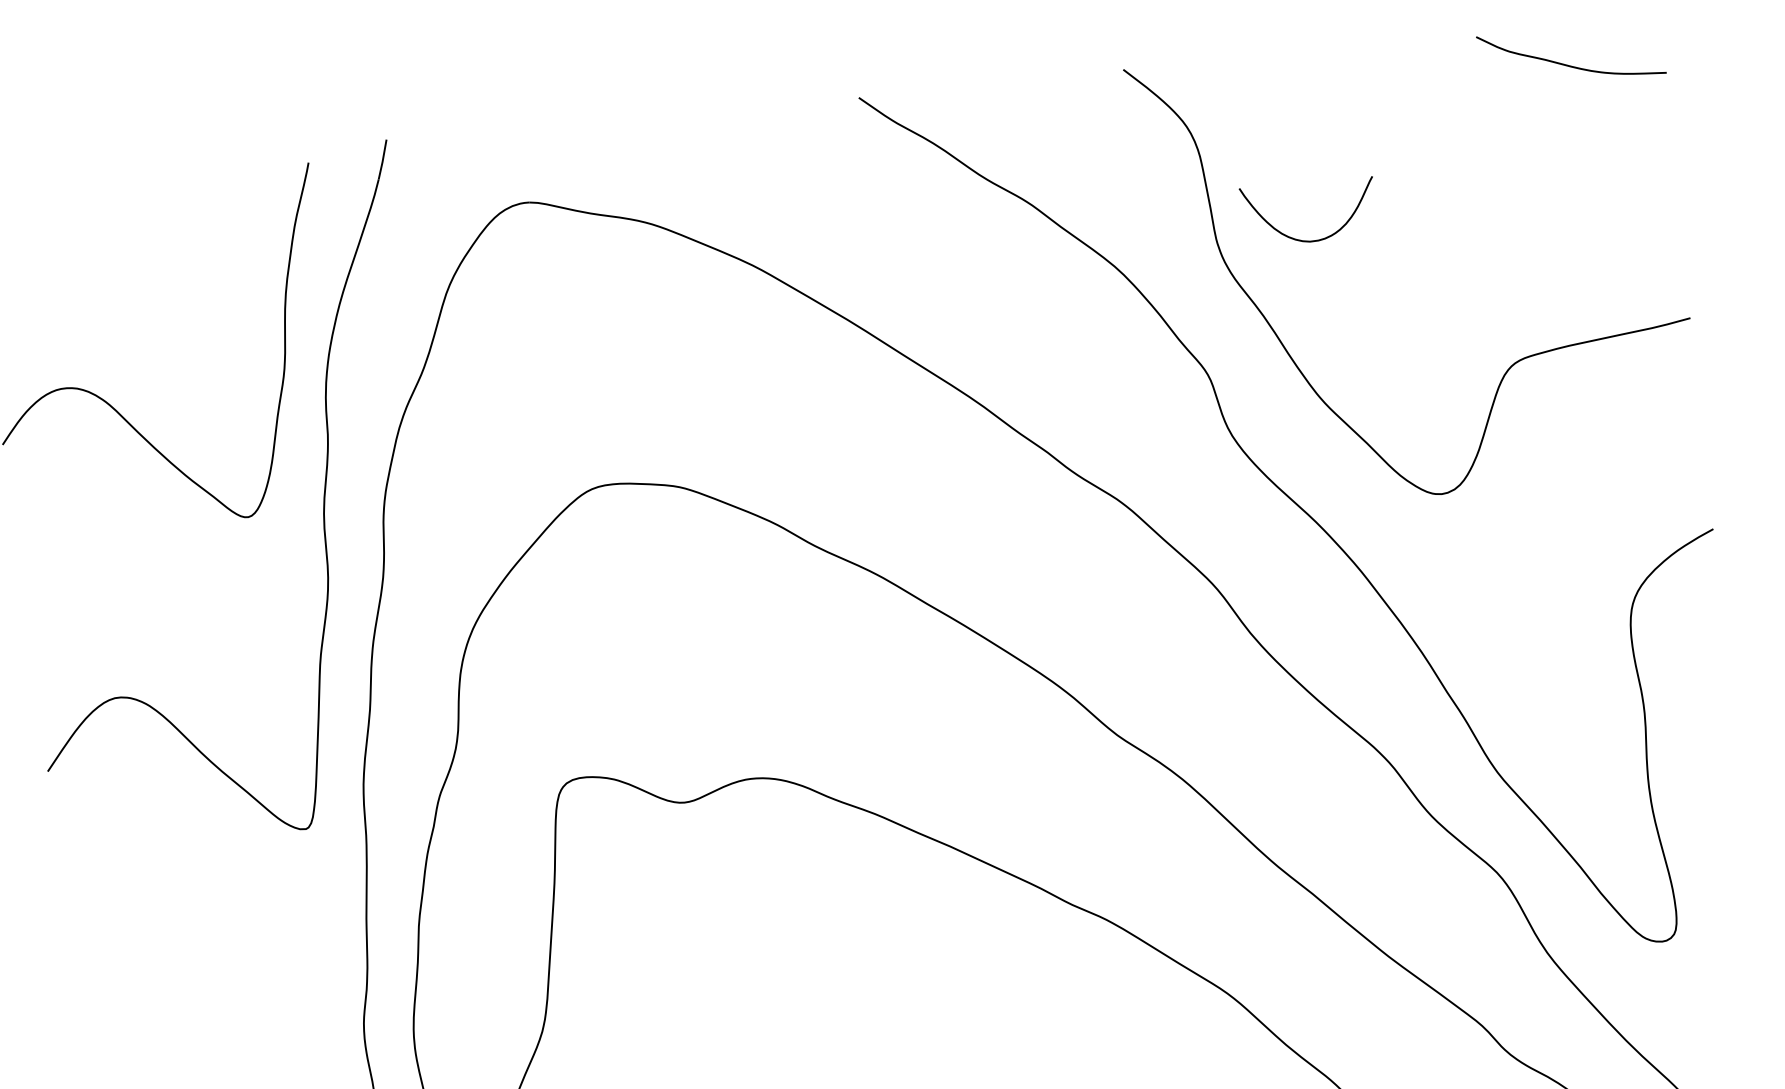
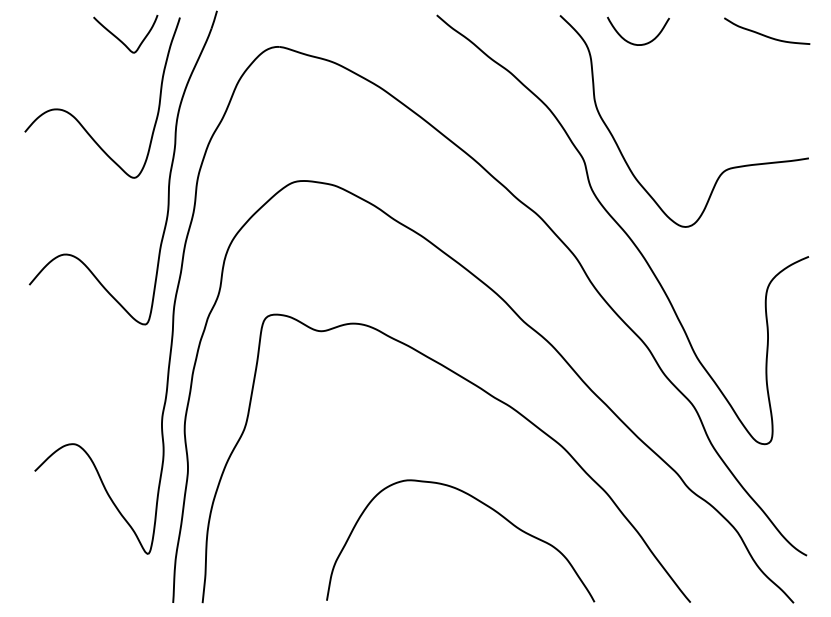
curve: (186, 223) -> (120, 39), added
curve: (1305, 238) -> (635, 43), moved

